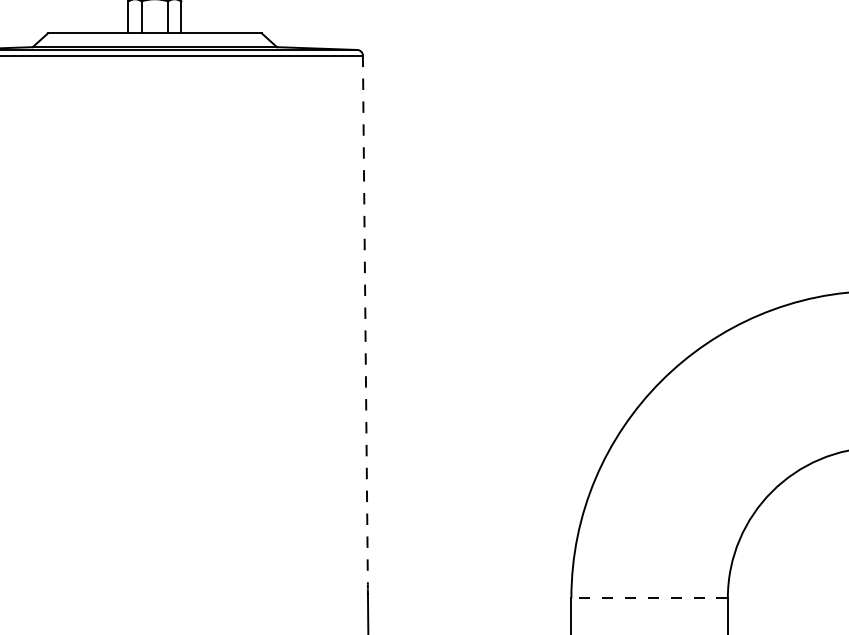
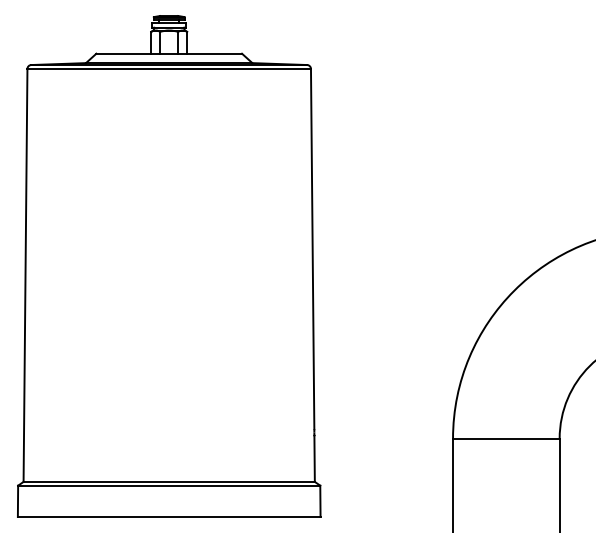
line: (365, 320) -> (312, 249), dashed -> solid
line: (648, 598) -> (505, 438), dashed -> solid

